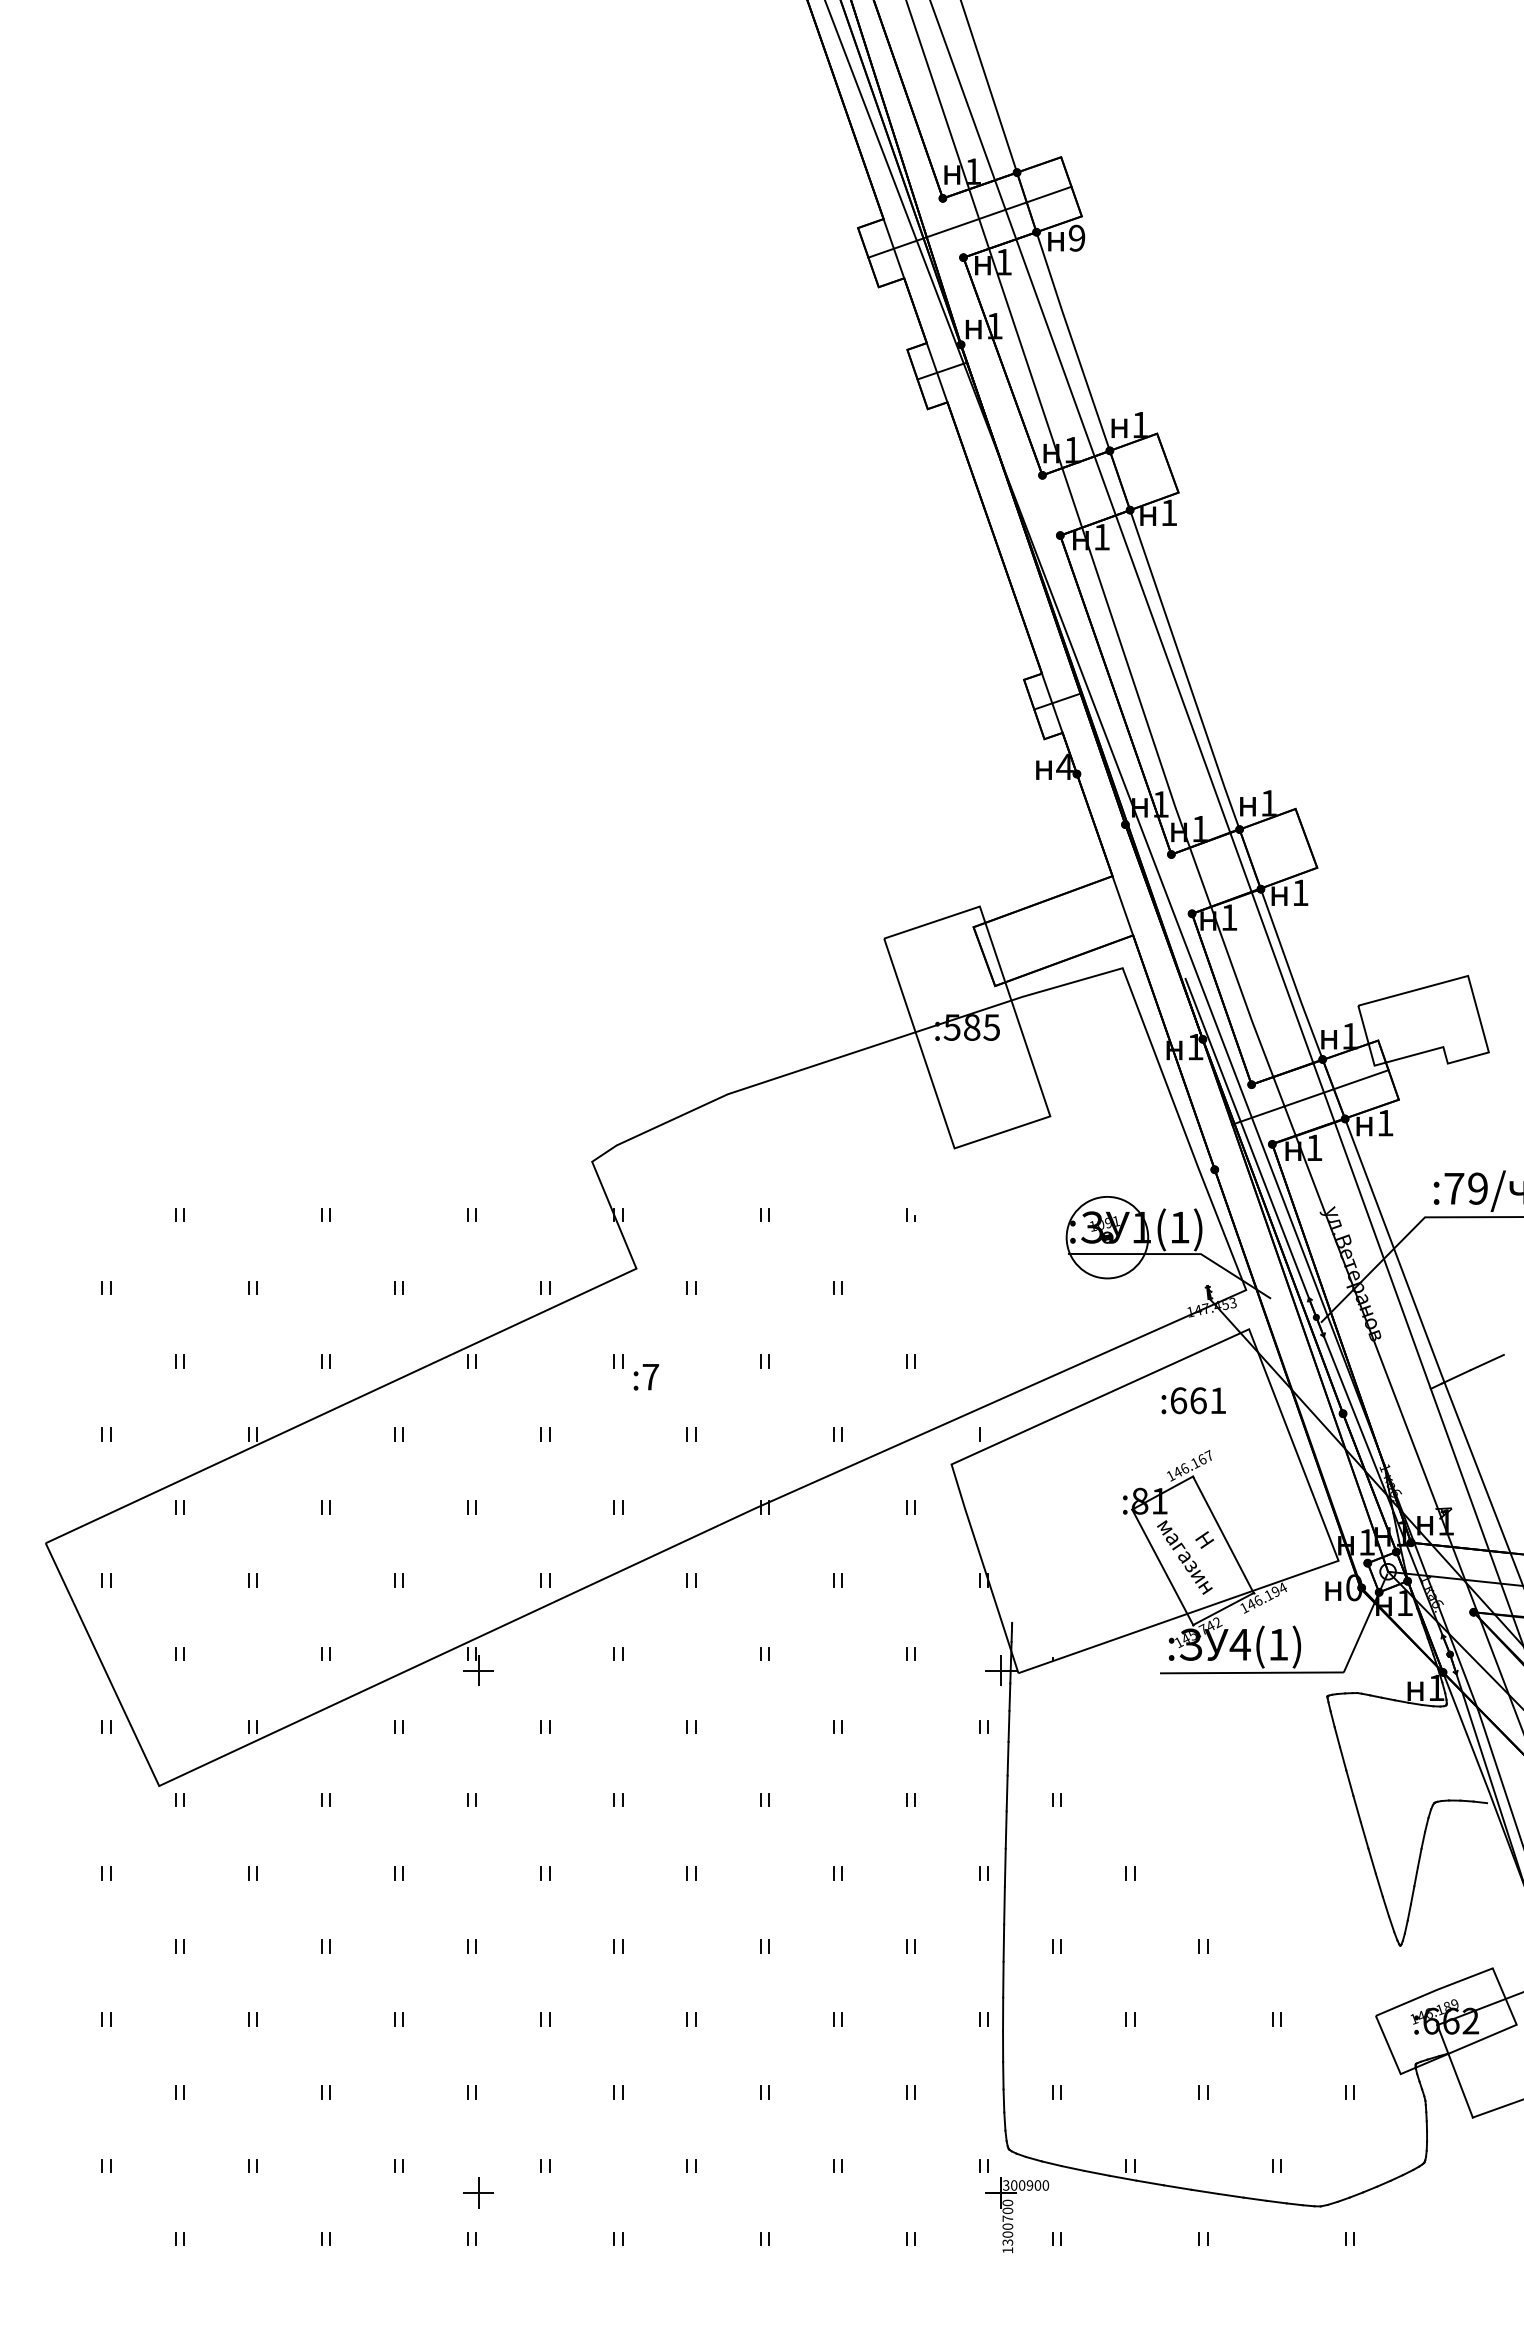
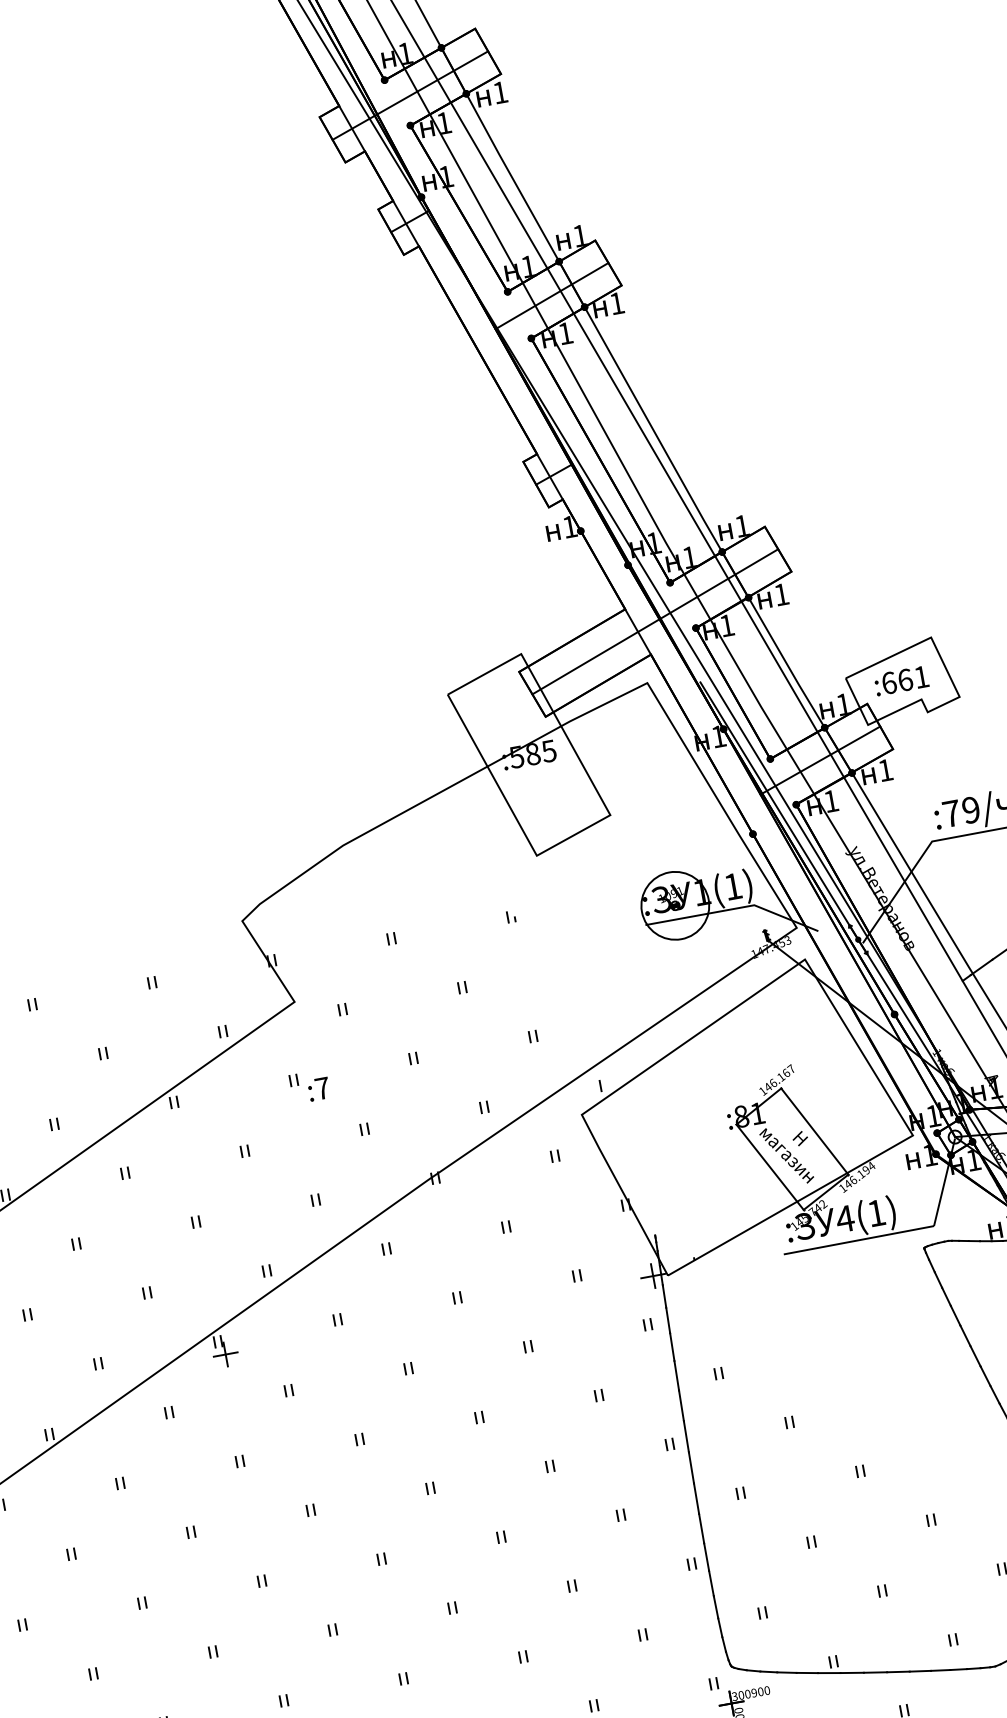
text: (1076, 237) -> (499, 92), 9 -> 1
line: (1093, 489) -> (551, 295), added
text: (1064, 766) -> (569, 526), 4 -> 1
line: (1145, 897) -> (655, 621), added
text: (1193, 1400) -> (901, 680), moved
text: (1354, 1587) -> (930, 1154), 0 -> 1

